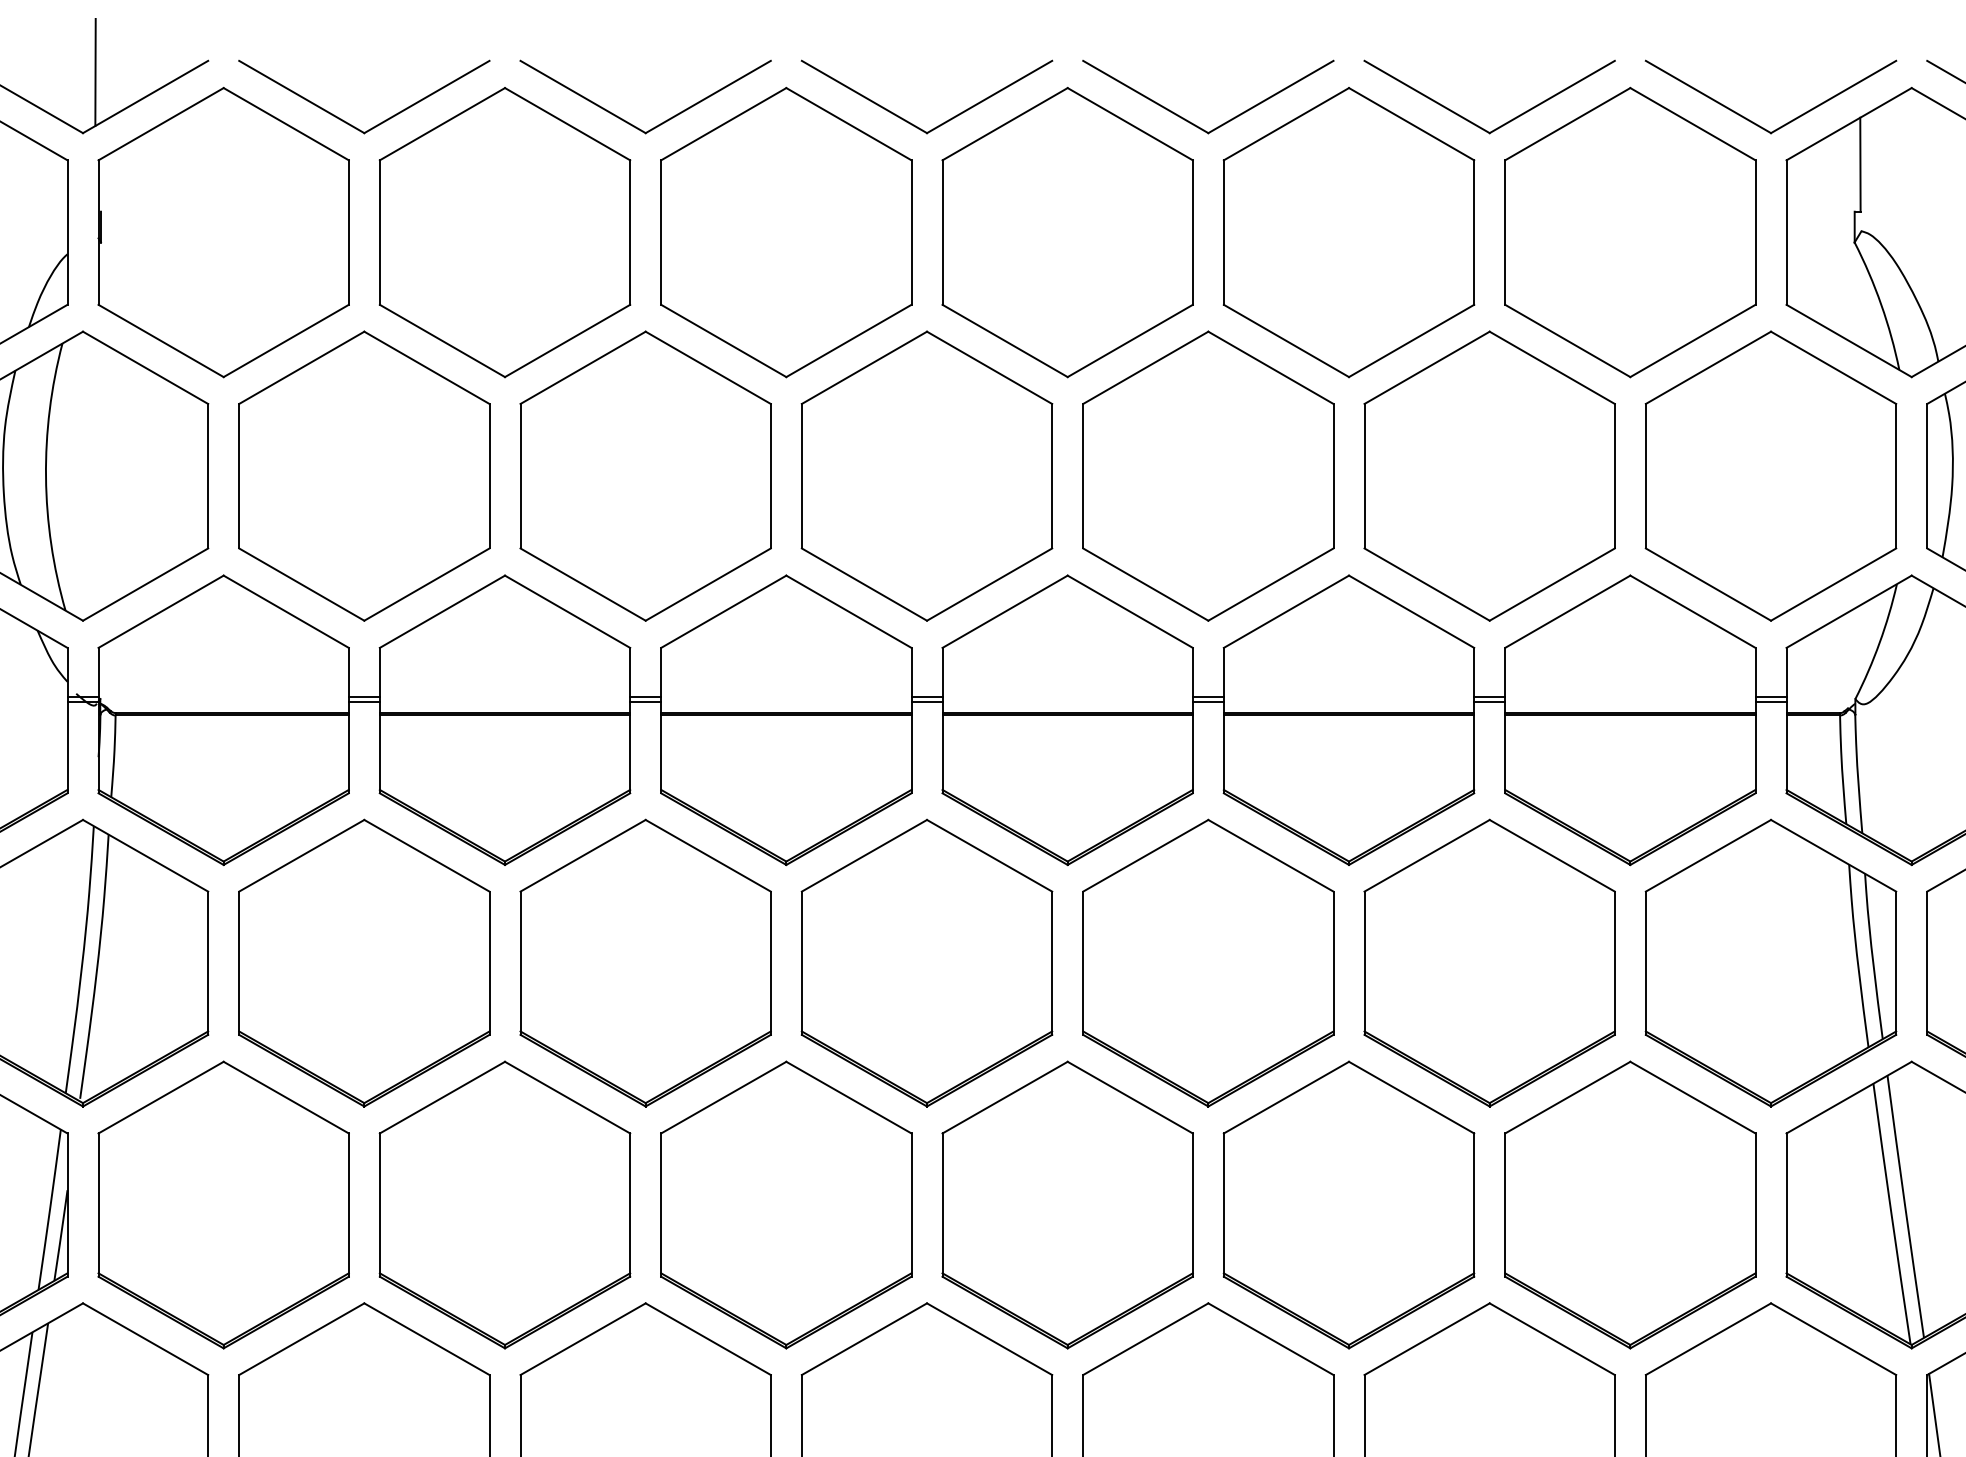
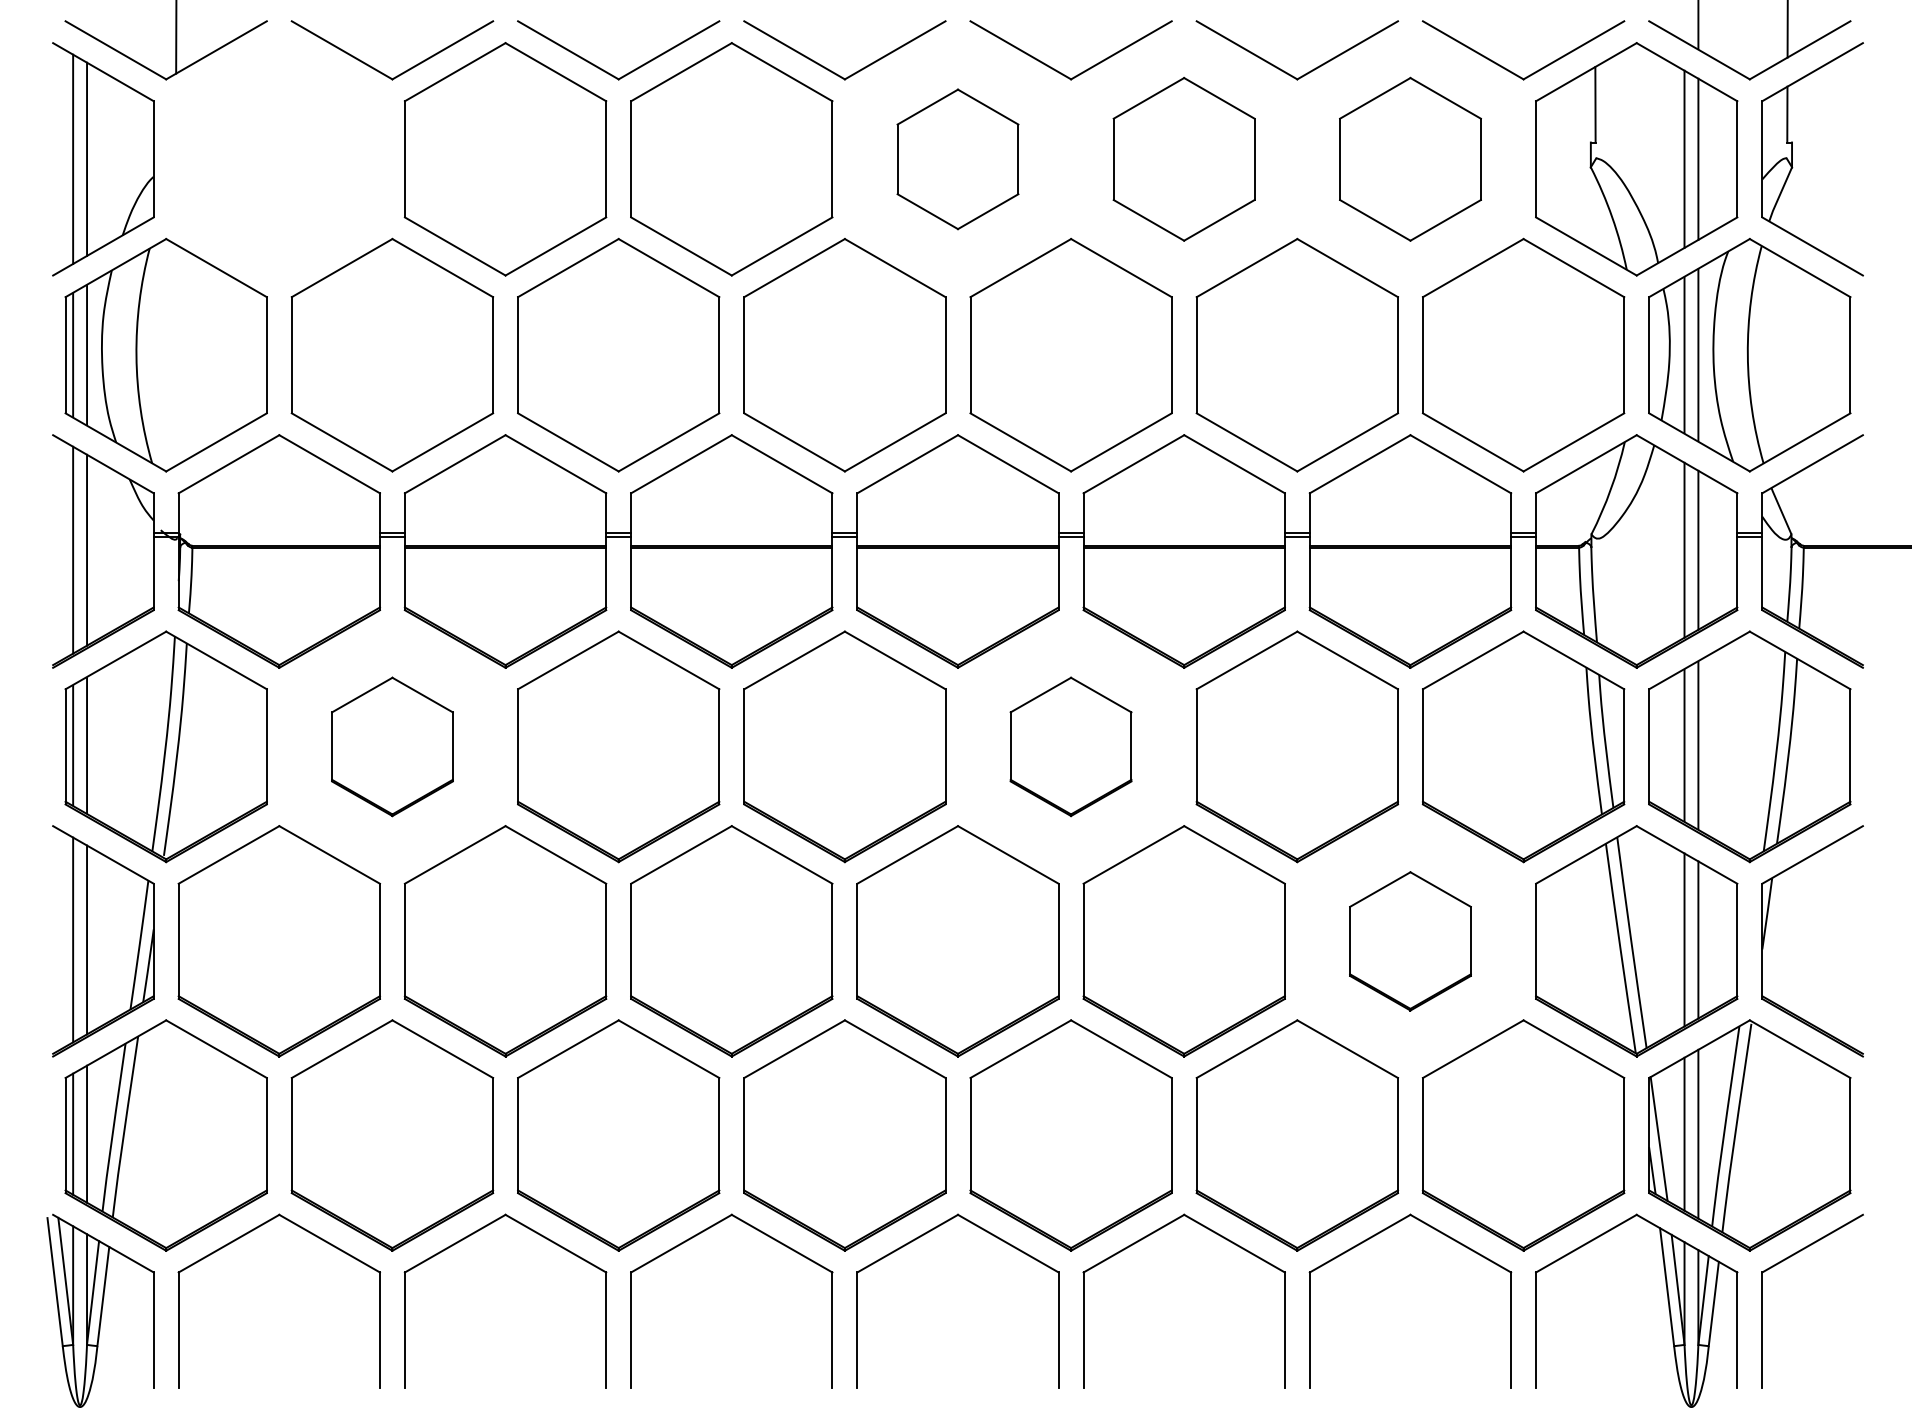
part: (222, 232) -> (278, 159), removed
part: (1067, 232) -> (957, 159), size x0.6
part: (1348, 232) -> (1183, 159), size x0.7
part: (1630, 232) -> (1410, 159), size x0.7
part: (364, 962) -> (392, 746), size x0.6
part: (1207, 962) -> (1070, 746), size x0.6
part: (1630, 1205) -> (1410, 941), size x0.6

